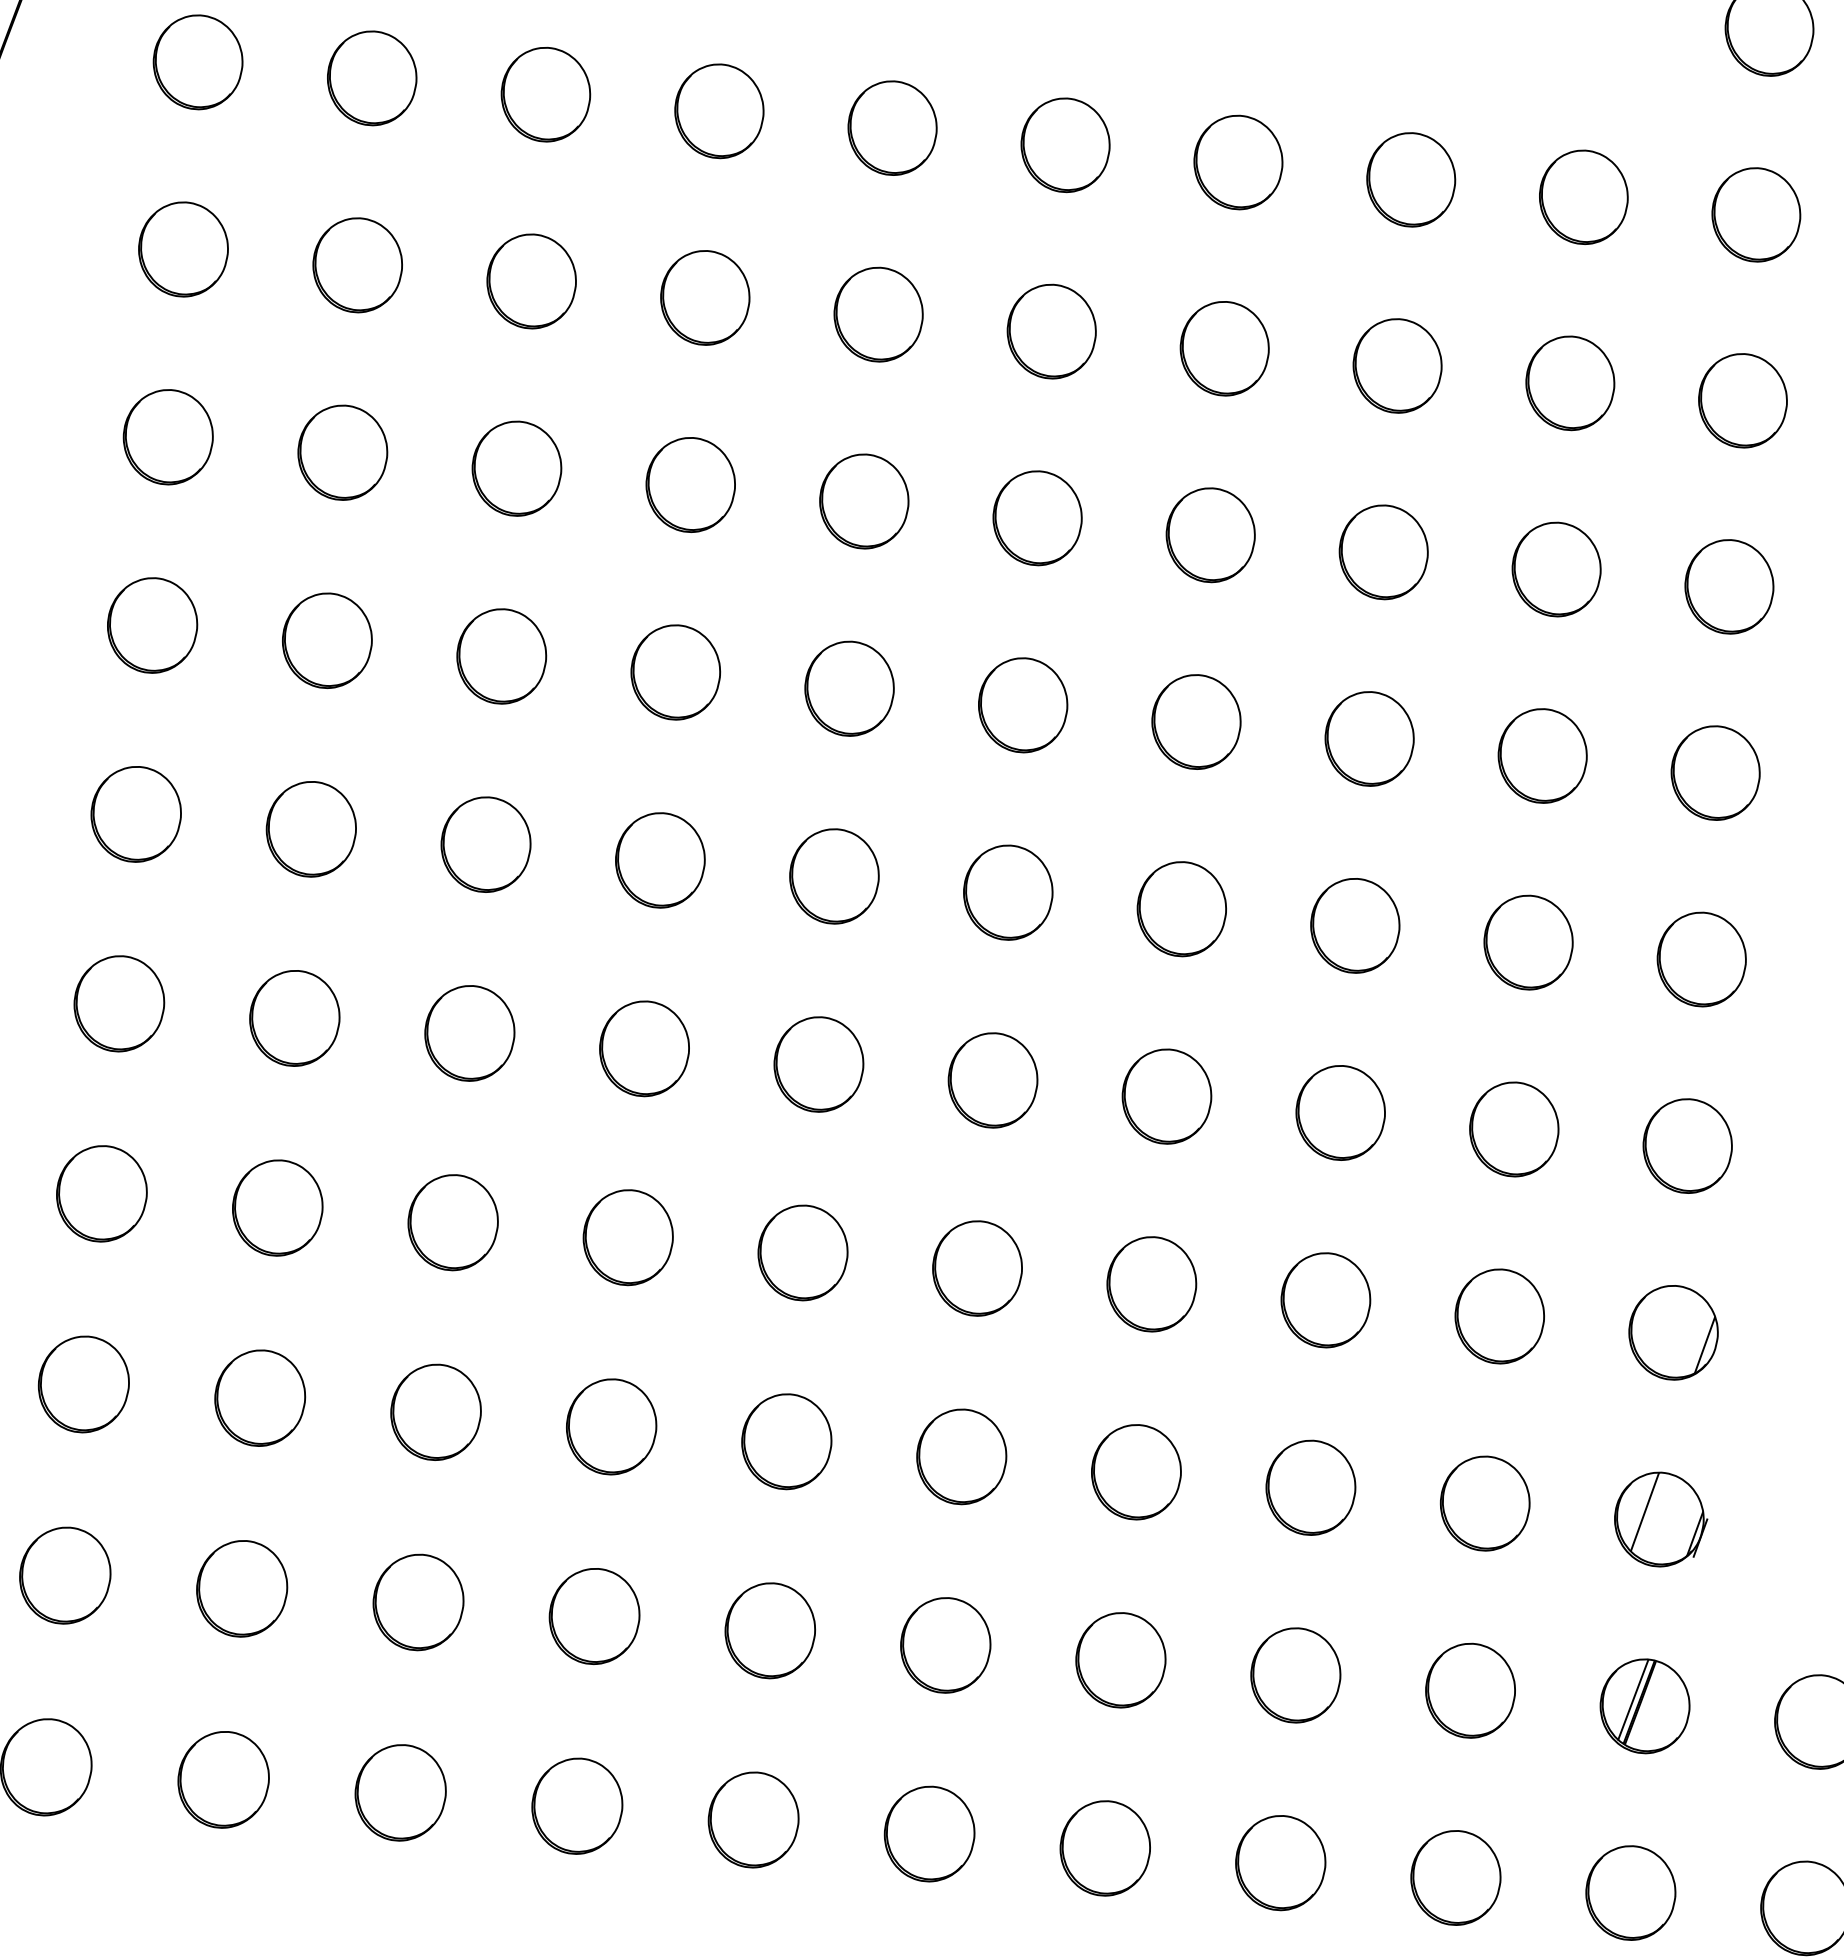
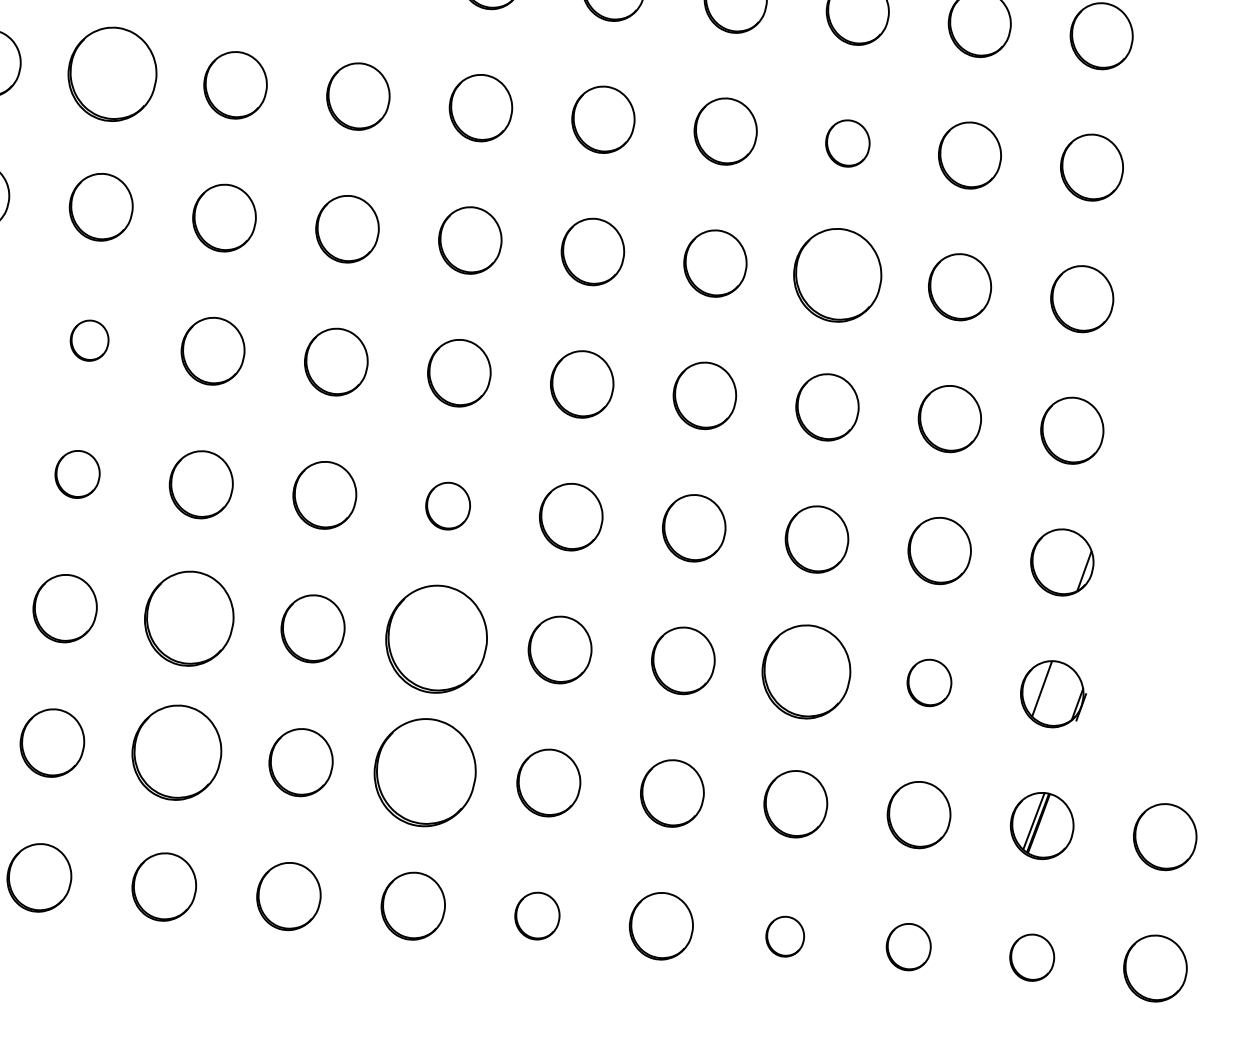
part: (327, 640) -> (112, 74), size x1.4
part: (1369, 738) -> (847, 143), size x0.7
part: (1355, 925) -> (837, 275), size x1.4
part: (294, 1018) -> (89, 340), size x0.6
part: (277, 1207) -> (77, 474), size x0.7
part: (802, 1252) -> (447, 505), size x0.7
part: (435, 1411) -> (188, 618), size x1.4
part: (786, 1441) -> (436, 639), size x1.6
part: (1310, 1487) -> (806, 671), size x1.4
part: (1485, 1503) -> (929, 682), size x0.7
part: (418, 1602) -> (176, 752), size x1.4
part: (769, 1630) -> (424, 772), size x1.6
part: (929, 1833) -> (537, 915), size x0.7
part: (1280, 1863) -> (784, 936), size x0.6
part: (1455, 1877) -> (908, 946), size x0.7
part: (1630, 1892) -> (1031, 957), size x0.7

